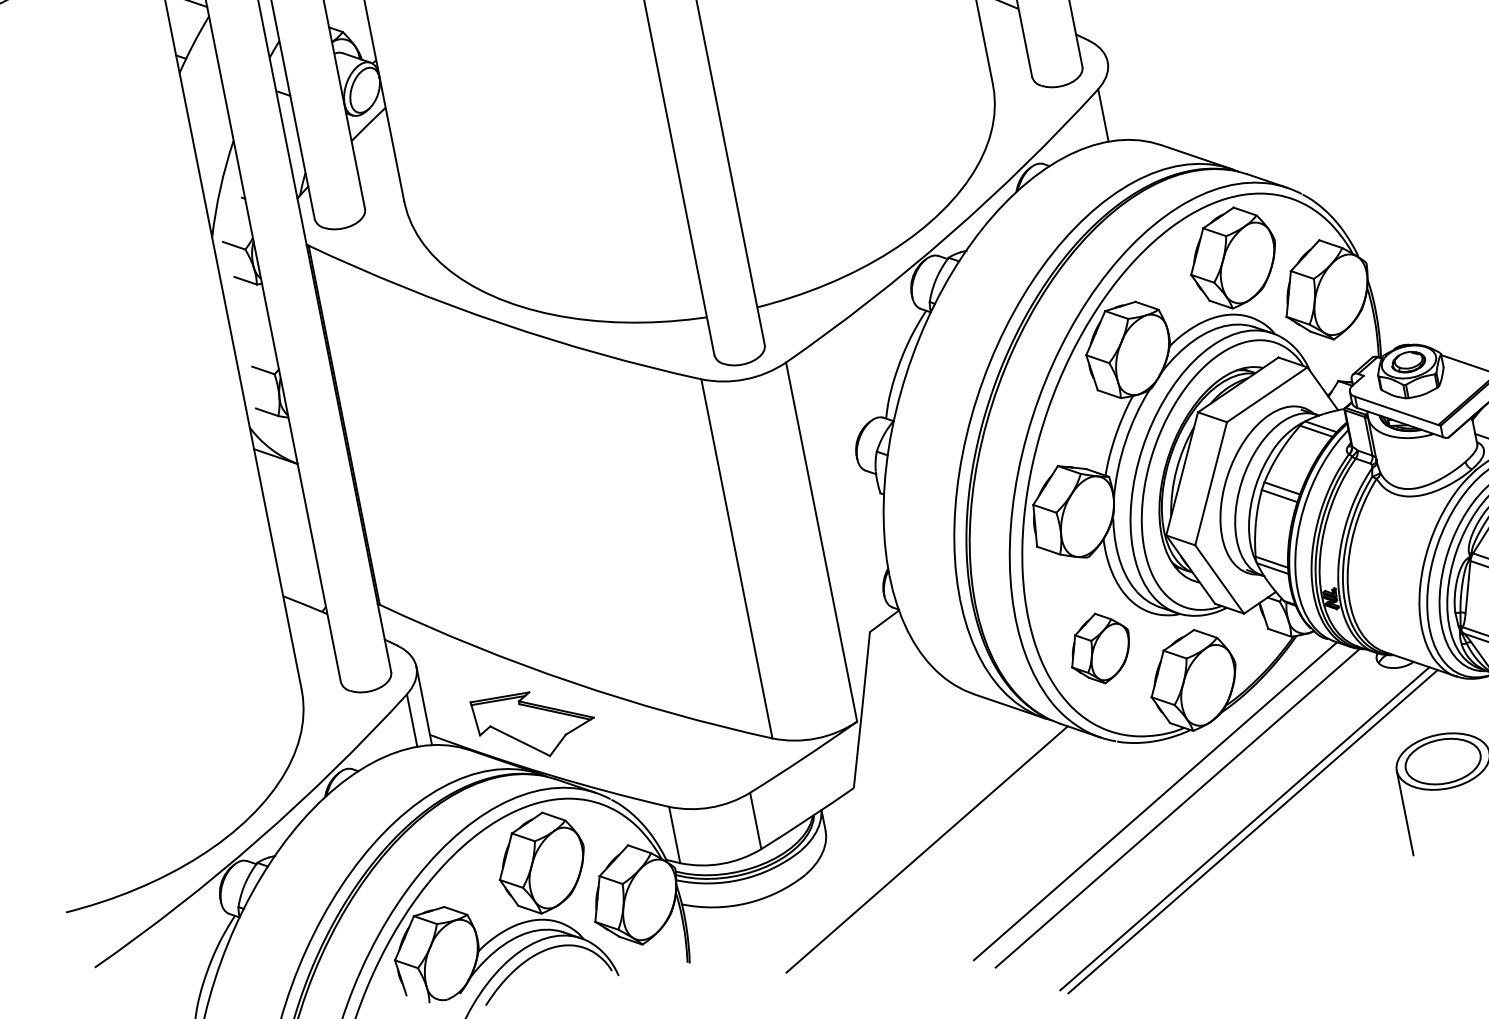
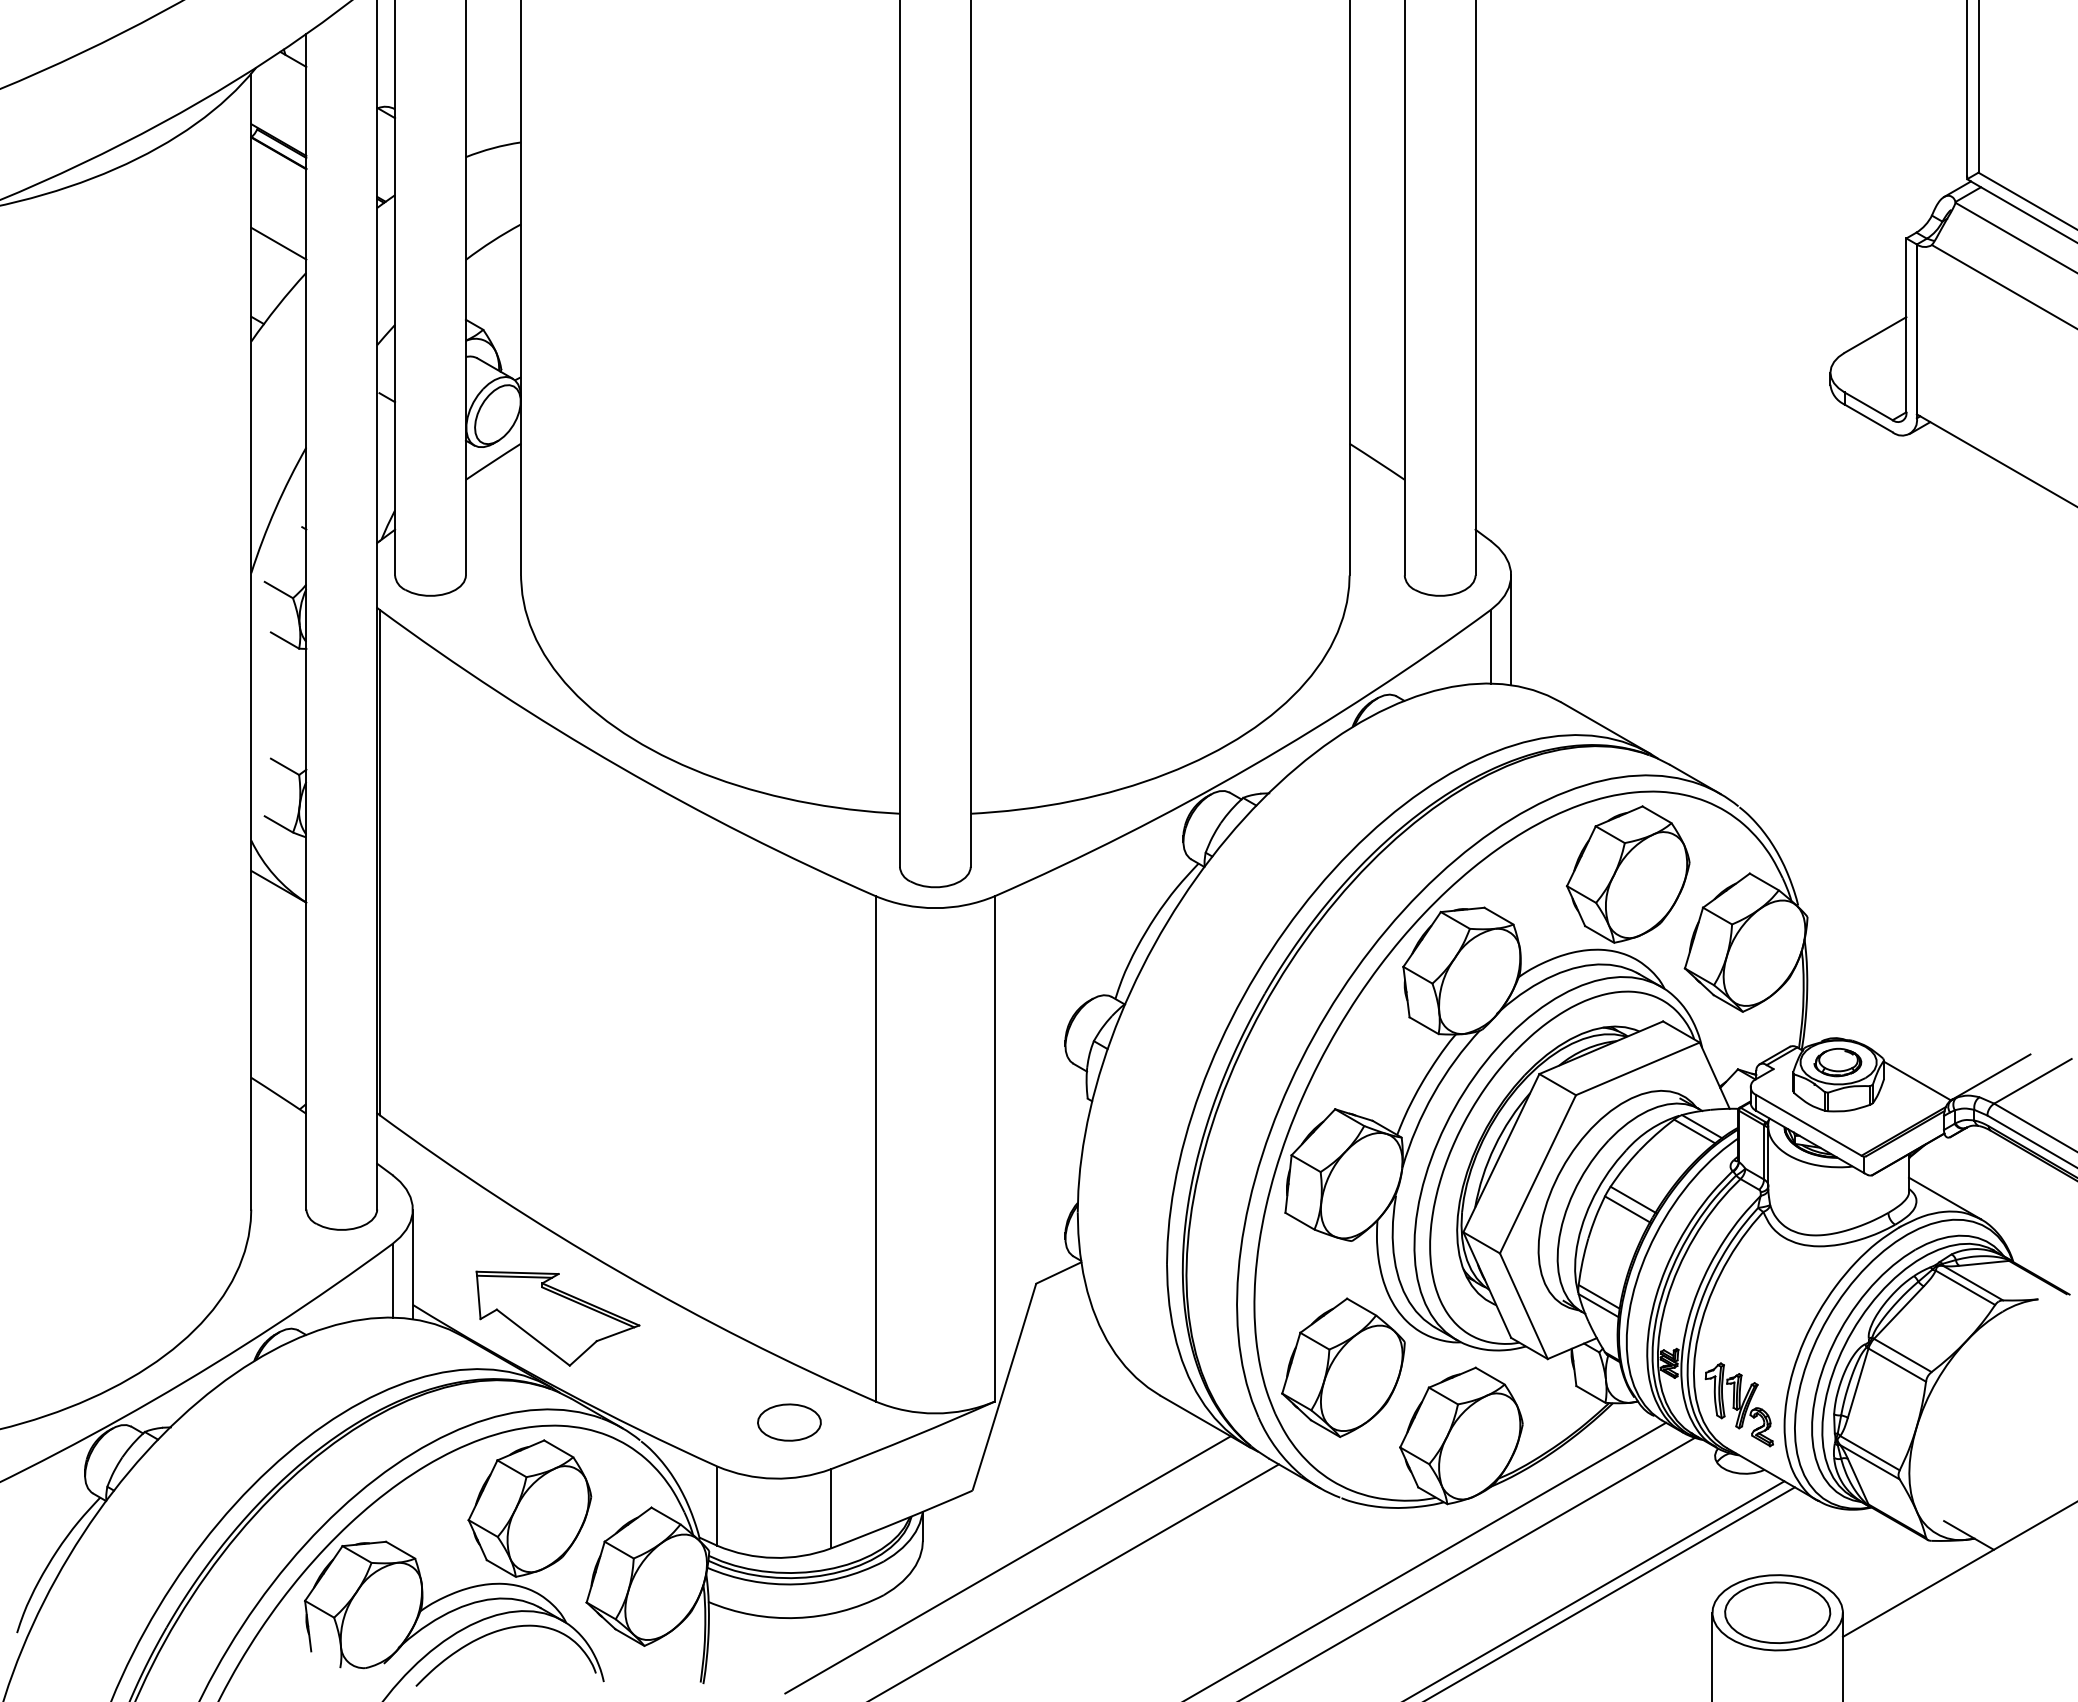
line: (1115, 101) -> (1511, 630), added
part: (1385, 619) -> (1738, 1404), added
part: (1100, 648) -> (1343, 1367), size x1.43
part: (714, 765) -> (789, 1422), added
line: (889, 835) -> (1007, 1564), added

